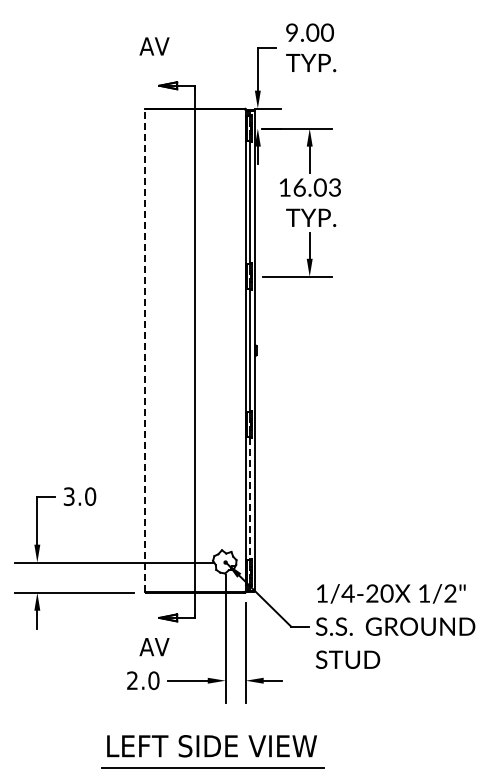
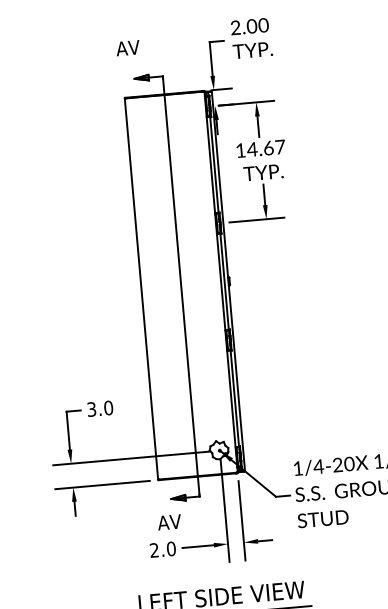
text: (291, 32) -> (235, 27), 9.00 -> 2.00
text: (316, 187) -> (265, 148), 16.03 -> 14.67
line: (144, 350) -> (141, 288), dashed -> solid
line: (250, 499) -> (235, 399), dashed -> solid

